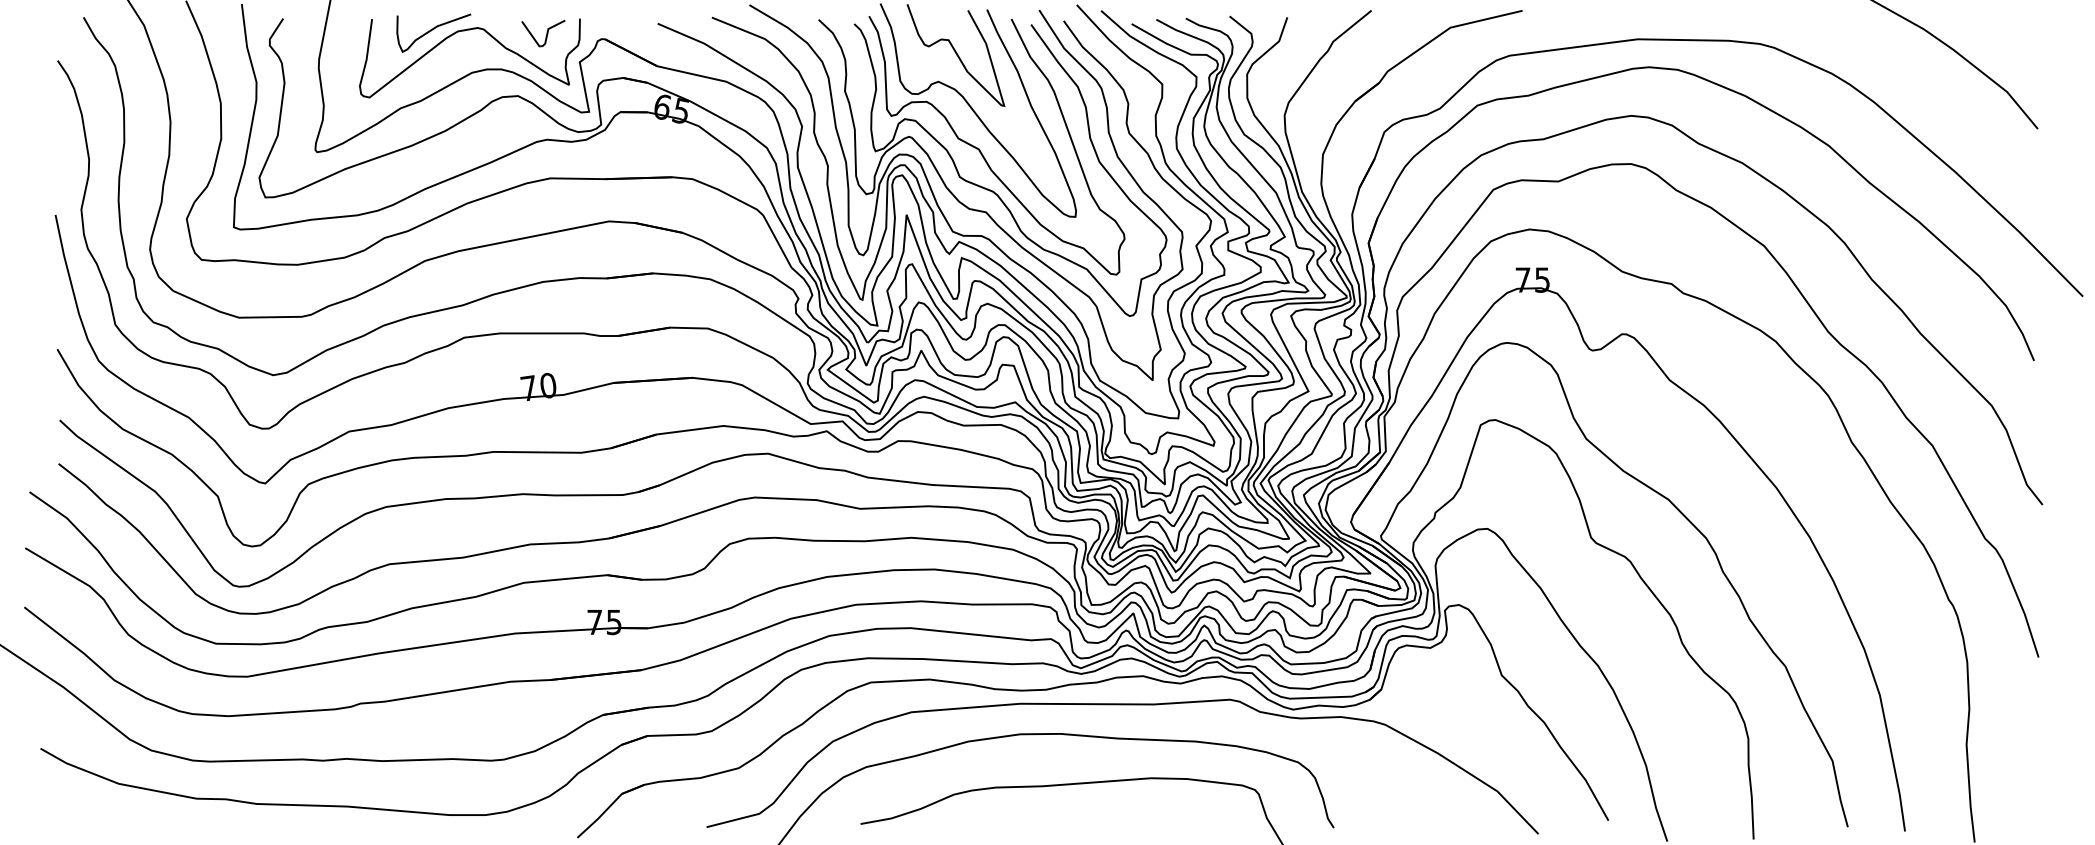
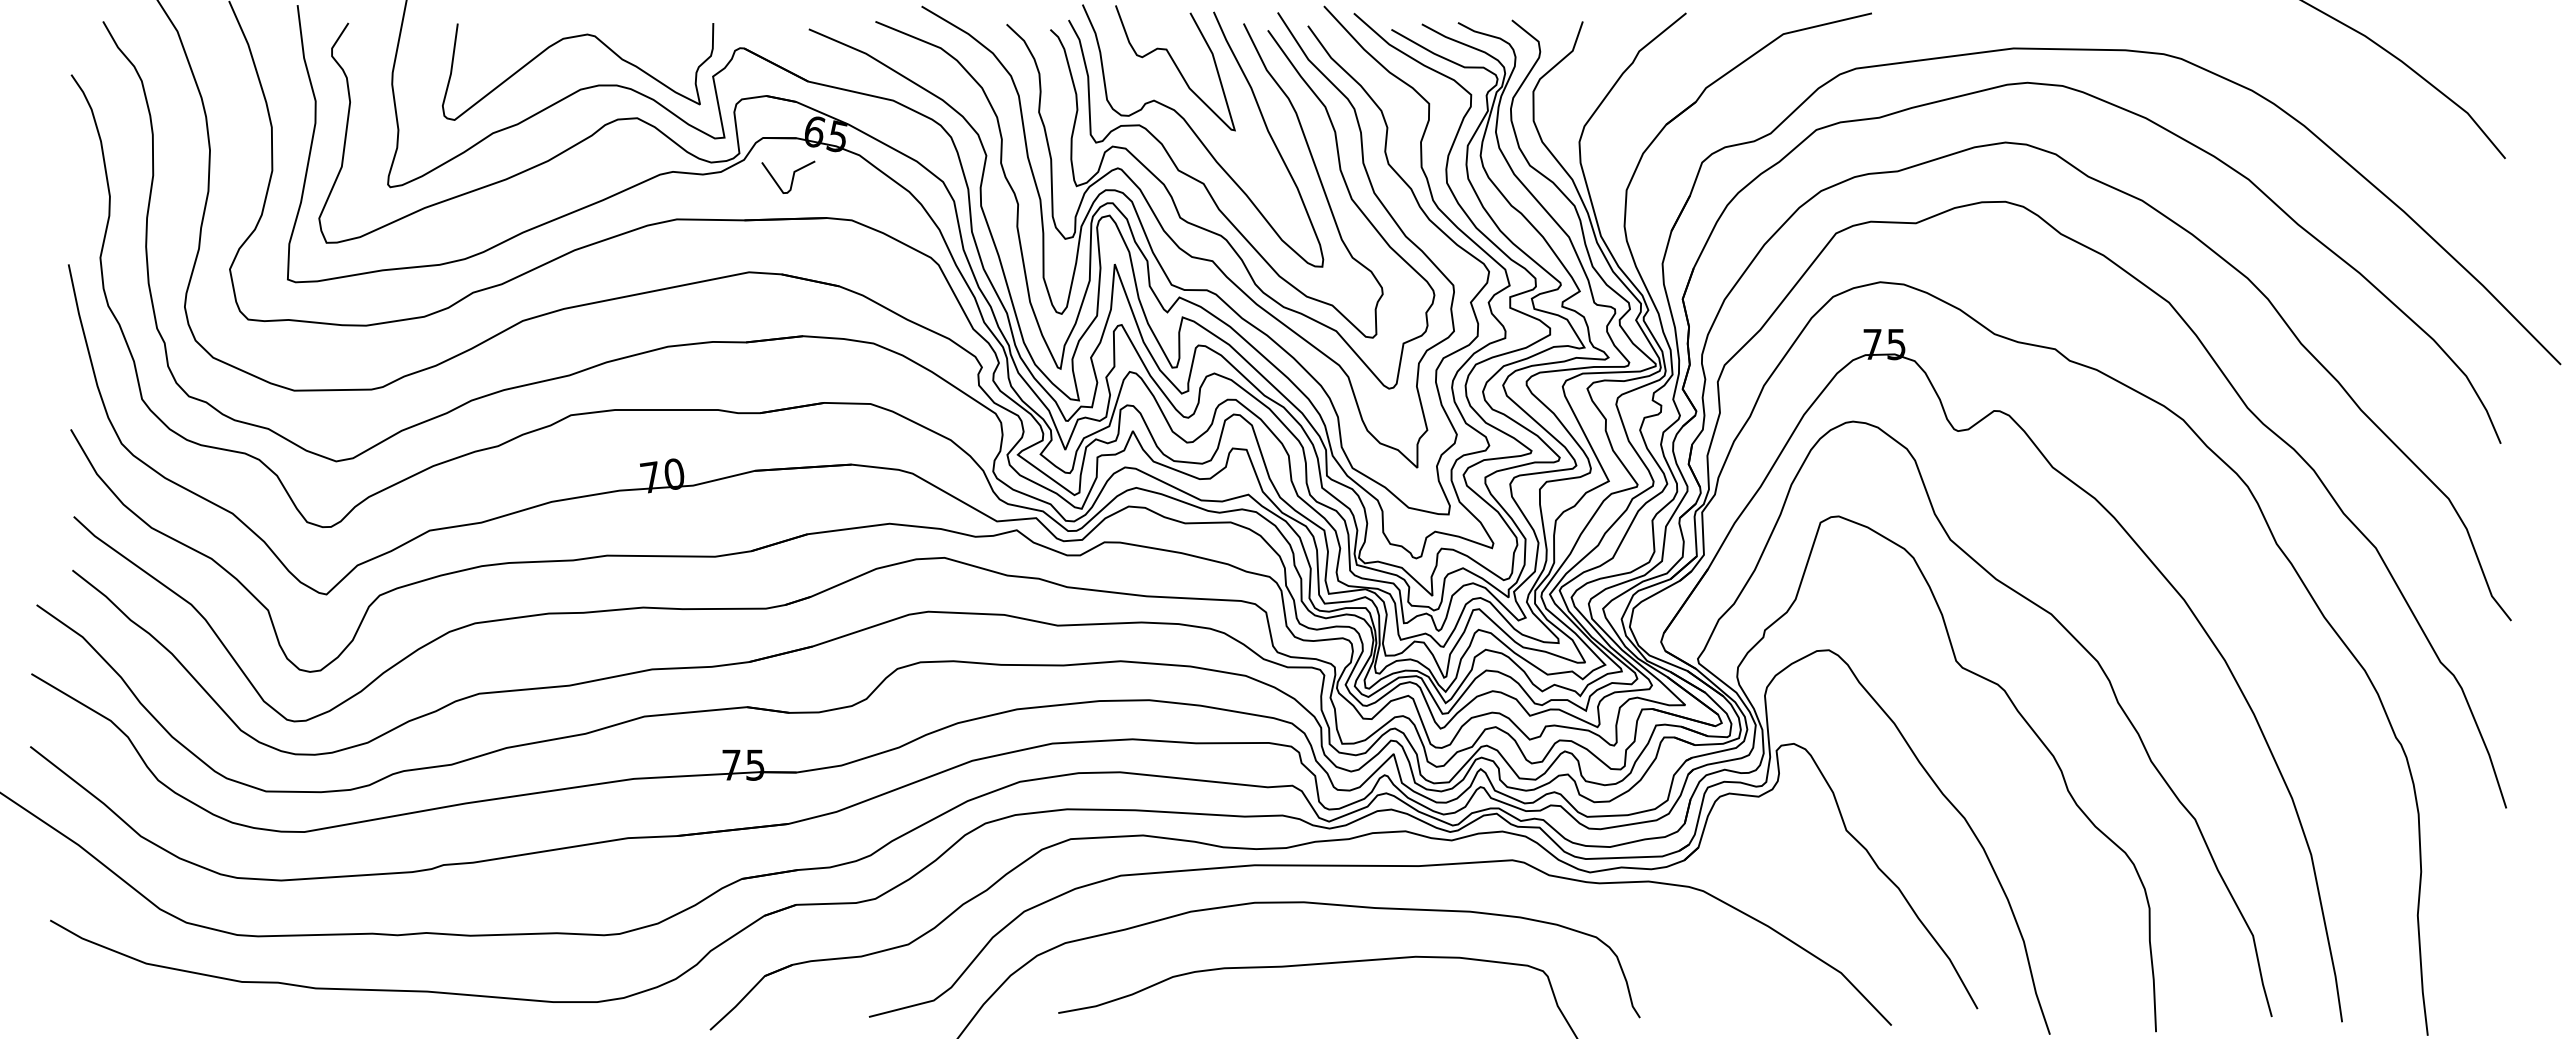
curve: (432, 30) -> (532, 37), removed
curve: (546, 32) -> (792, 176), moved

